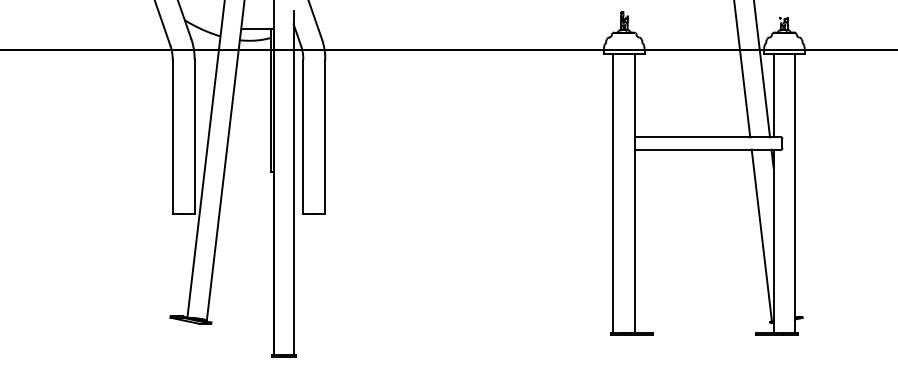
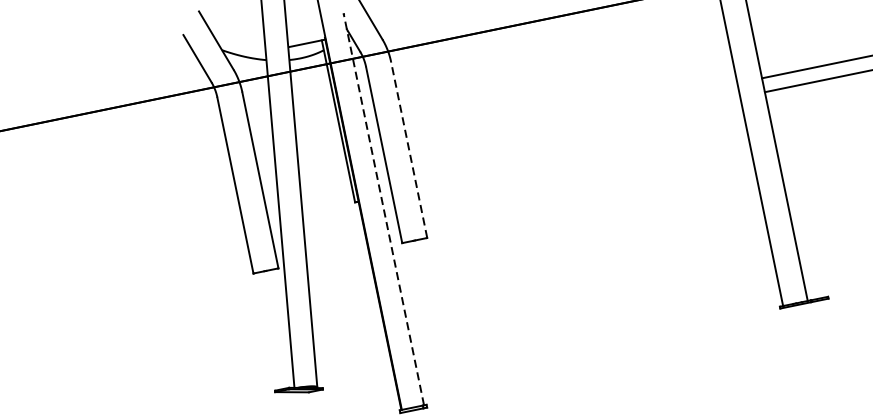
line: (325, 136) -> (409, 149), solid -> dashed
line: (293, 182) -> (383, 209), solid -> dashed

